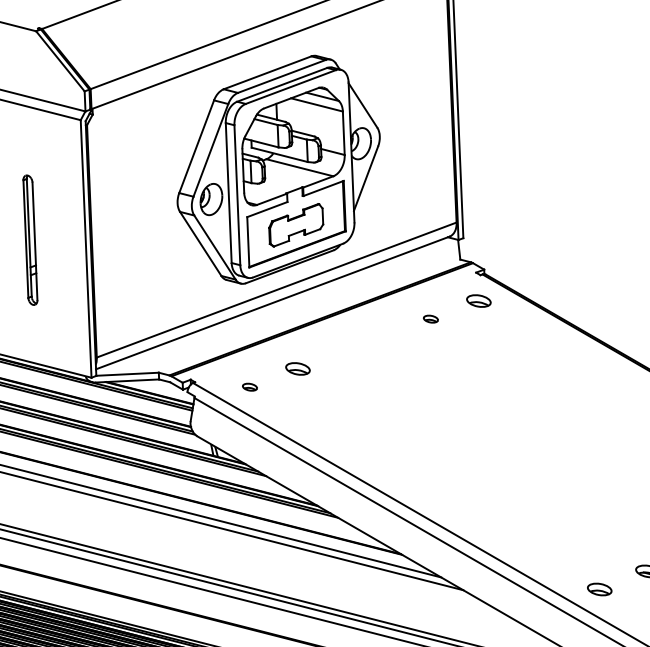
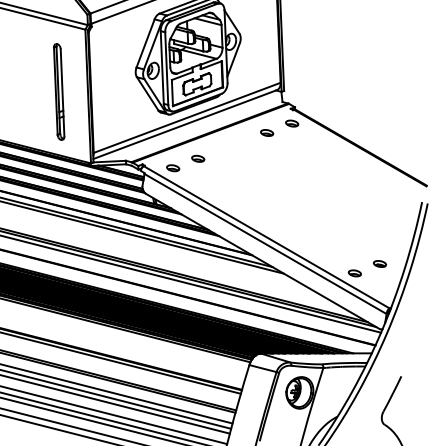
part: (30, 239) -> (59, 91), size x1.43
part: (431, 318) -> (267, 132), size x1.67
part: (250, 387) -> (173, 168), size x1.67

